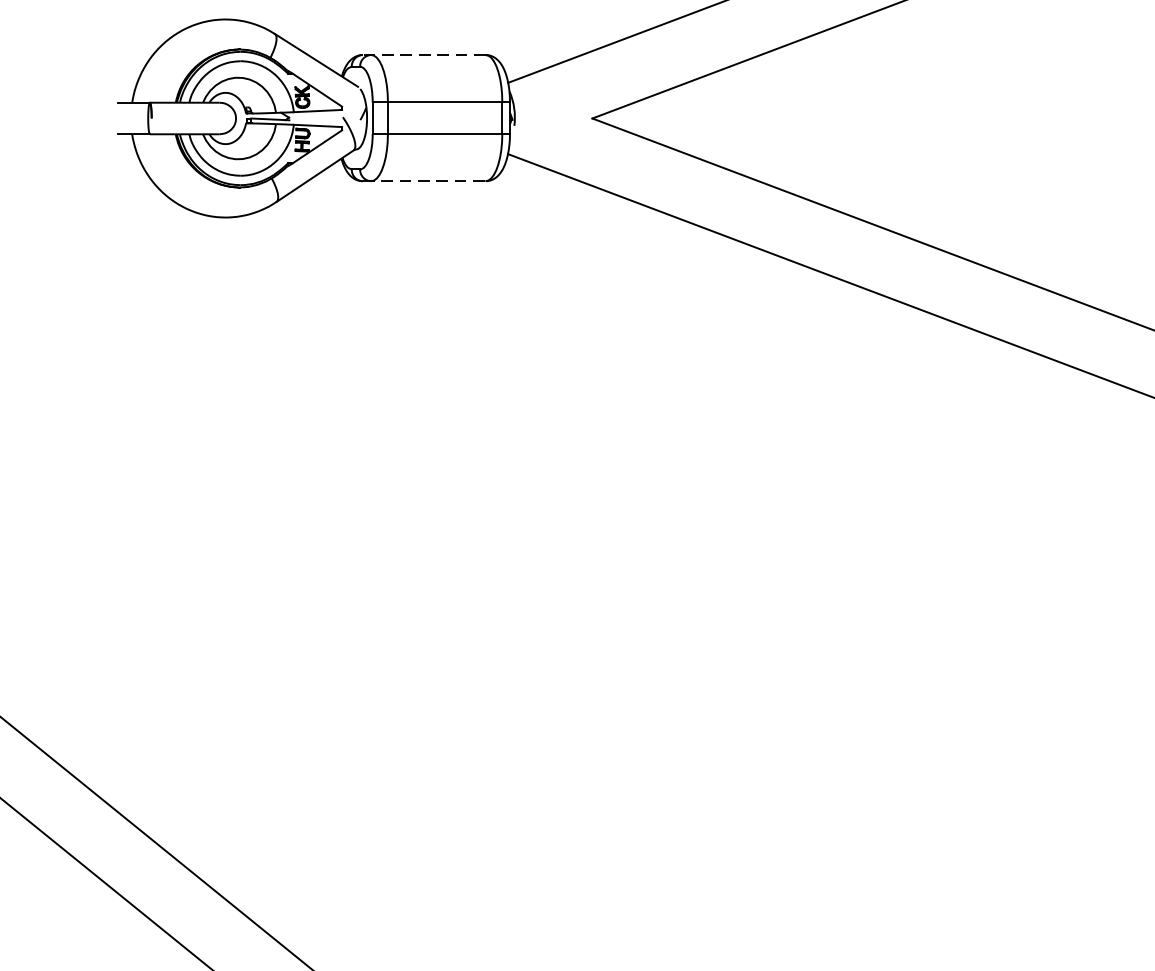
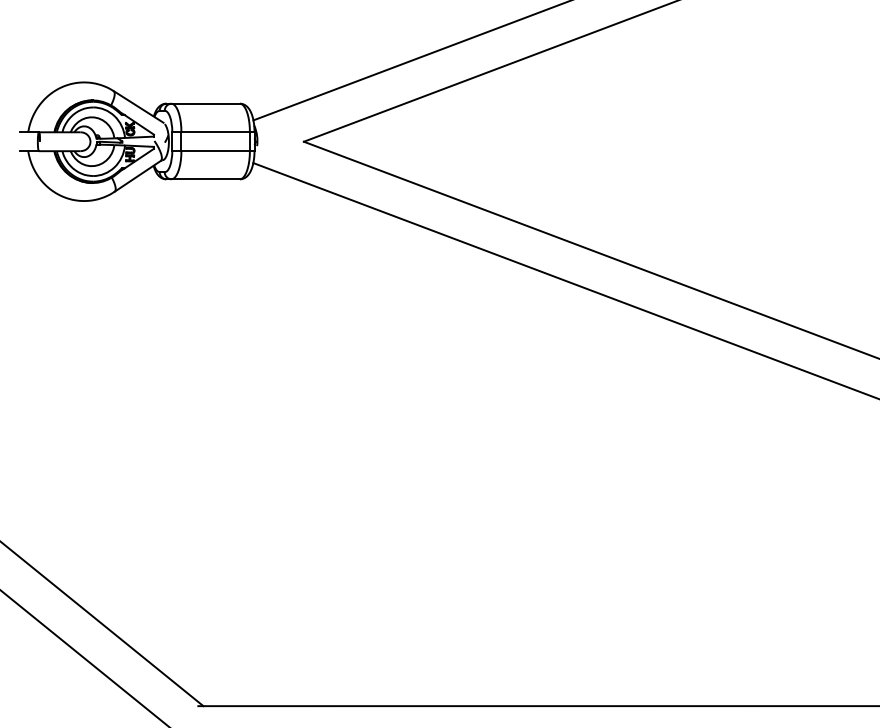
line: (424, 54) -> (203, 103), dashed -> solid
line: (424, 181) -> (203, 179), dashed -> solid

